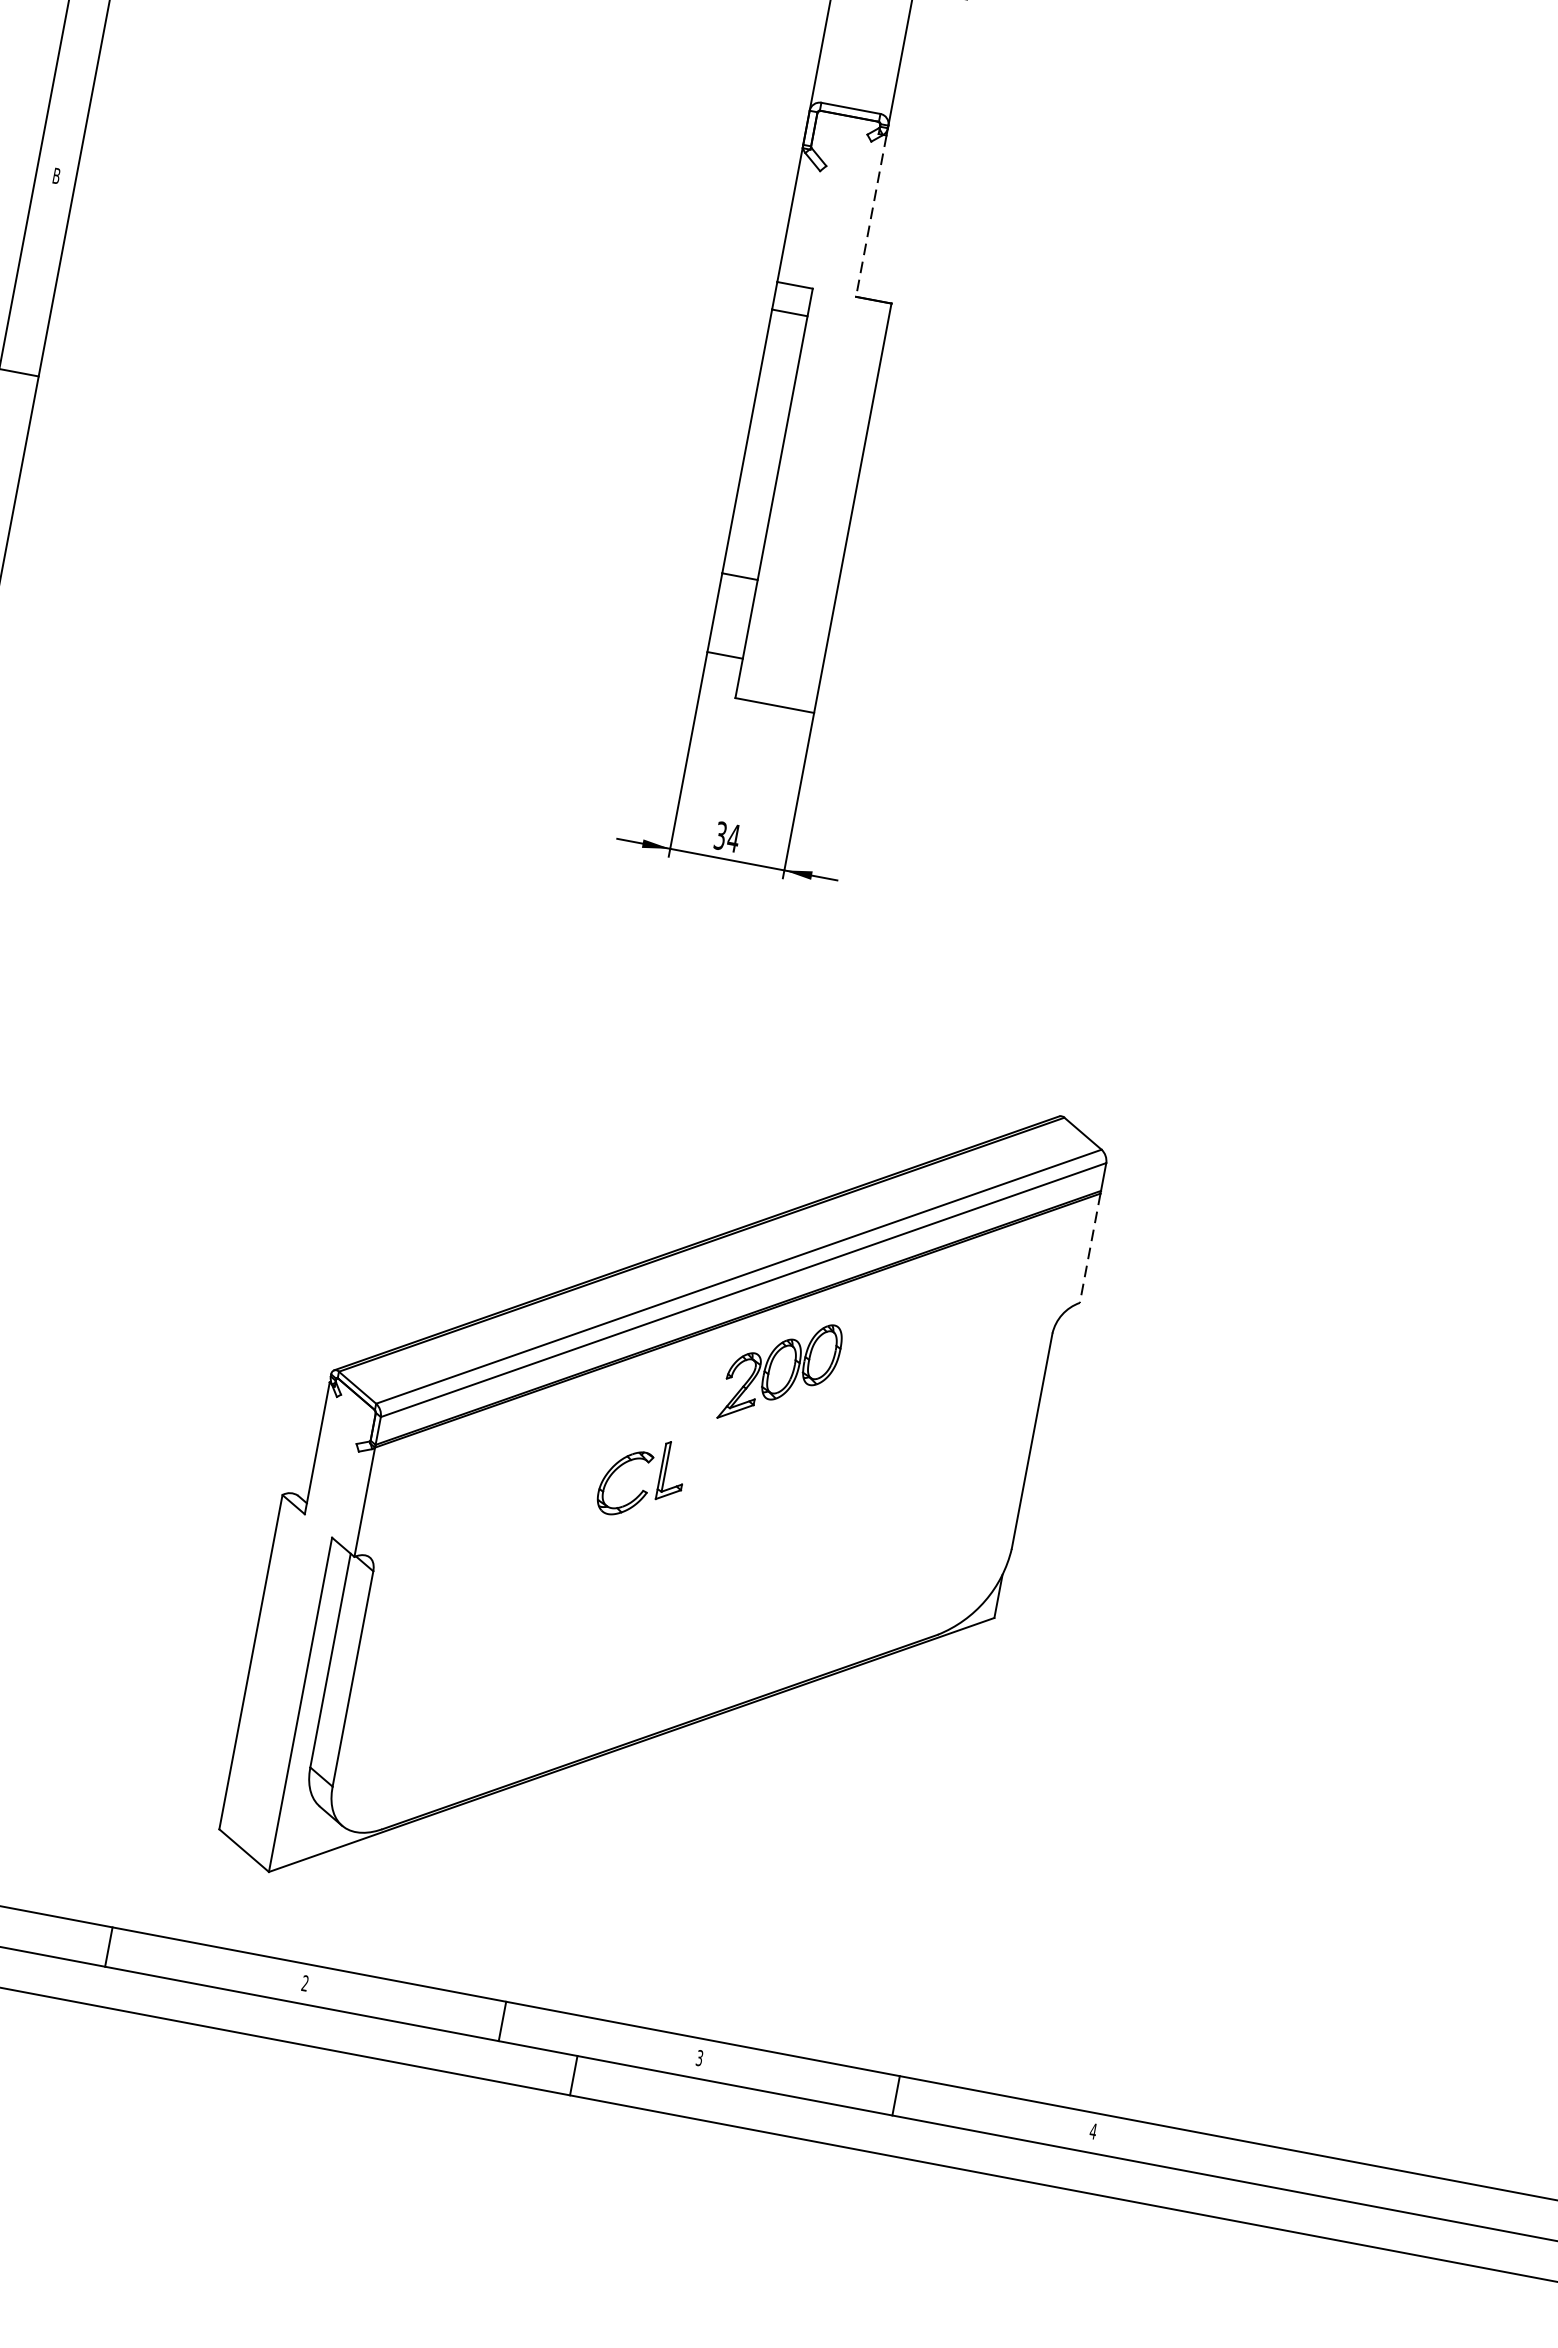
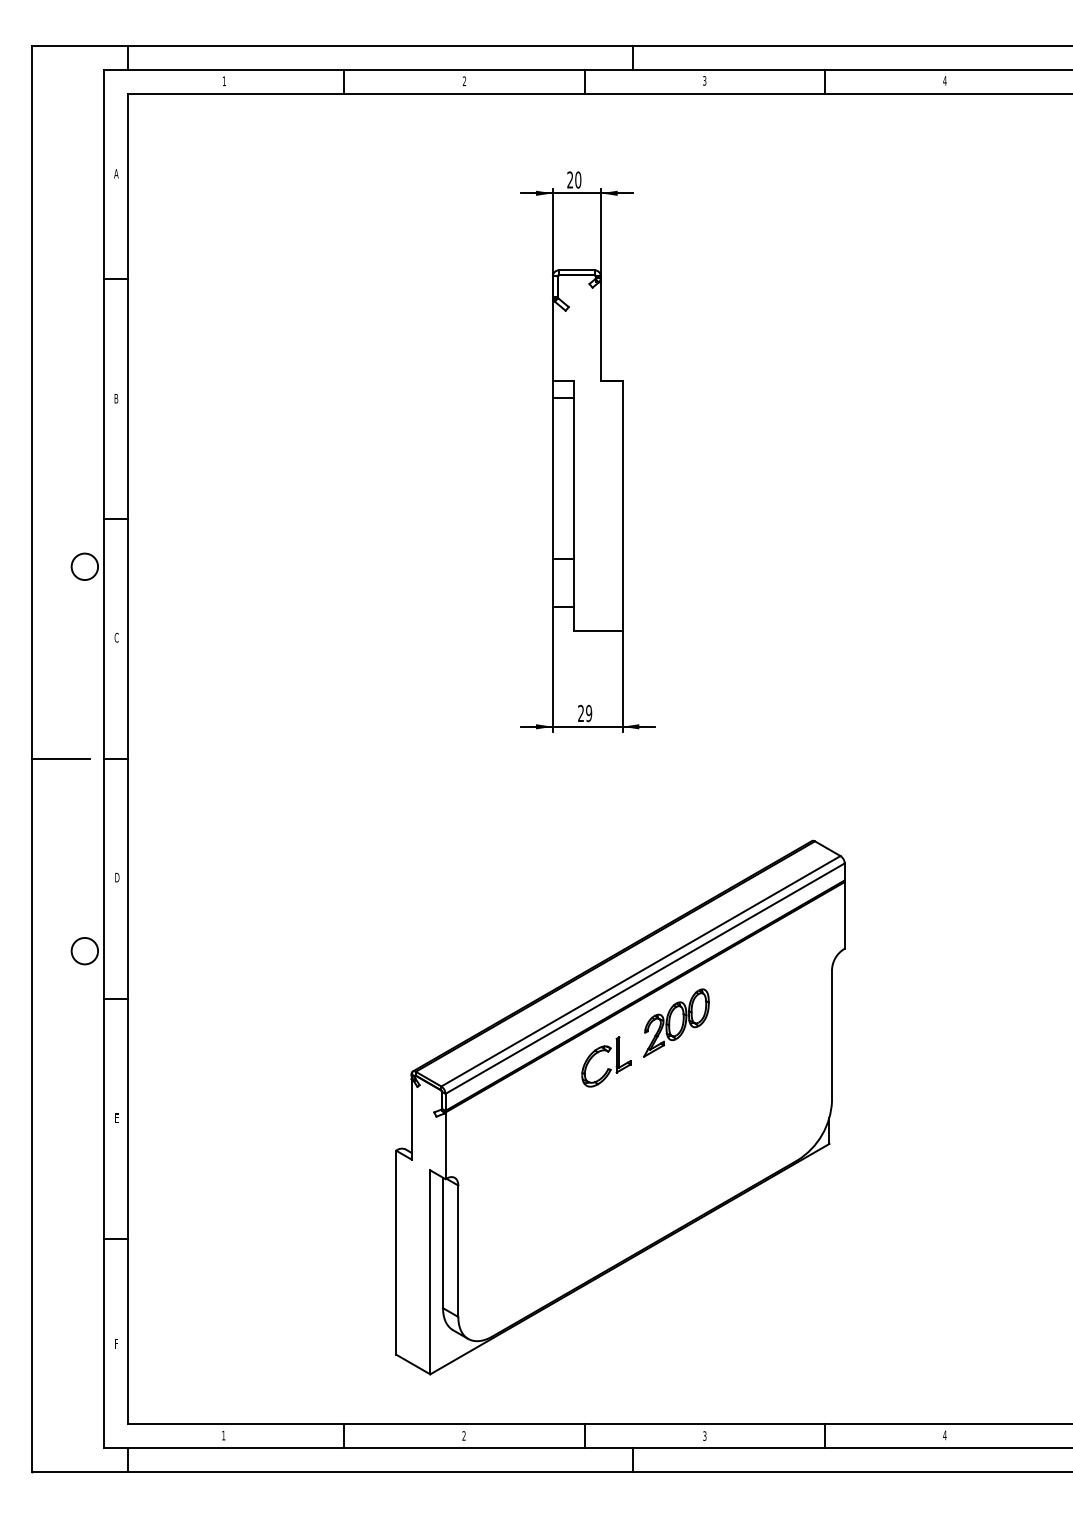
line: (870, 217) -> (600, 332), dashed -> solid
text: (727, 837) -> (585, 713), 34 -> 29
line: (1089, 1248) -> (844, 915), dashed -> solid
part: (641, 1489) -> (607, 1068), moved

